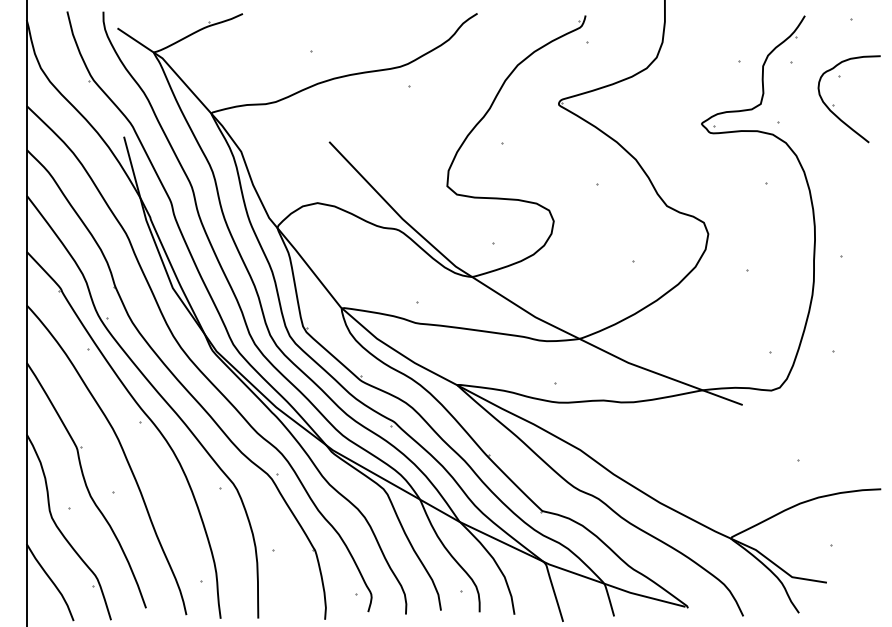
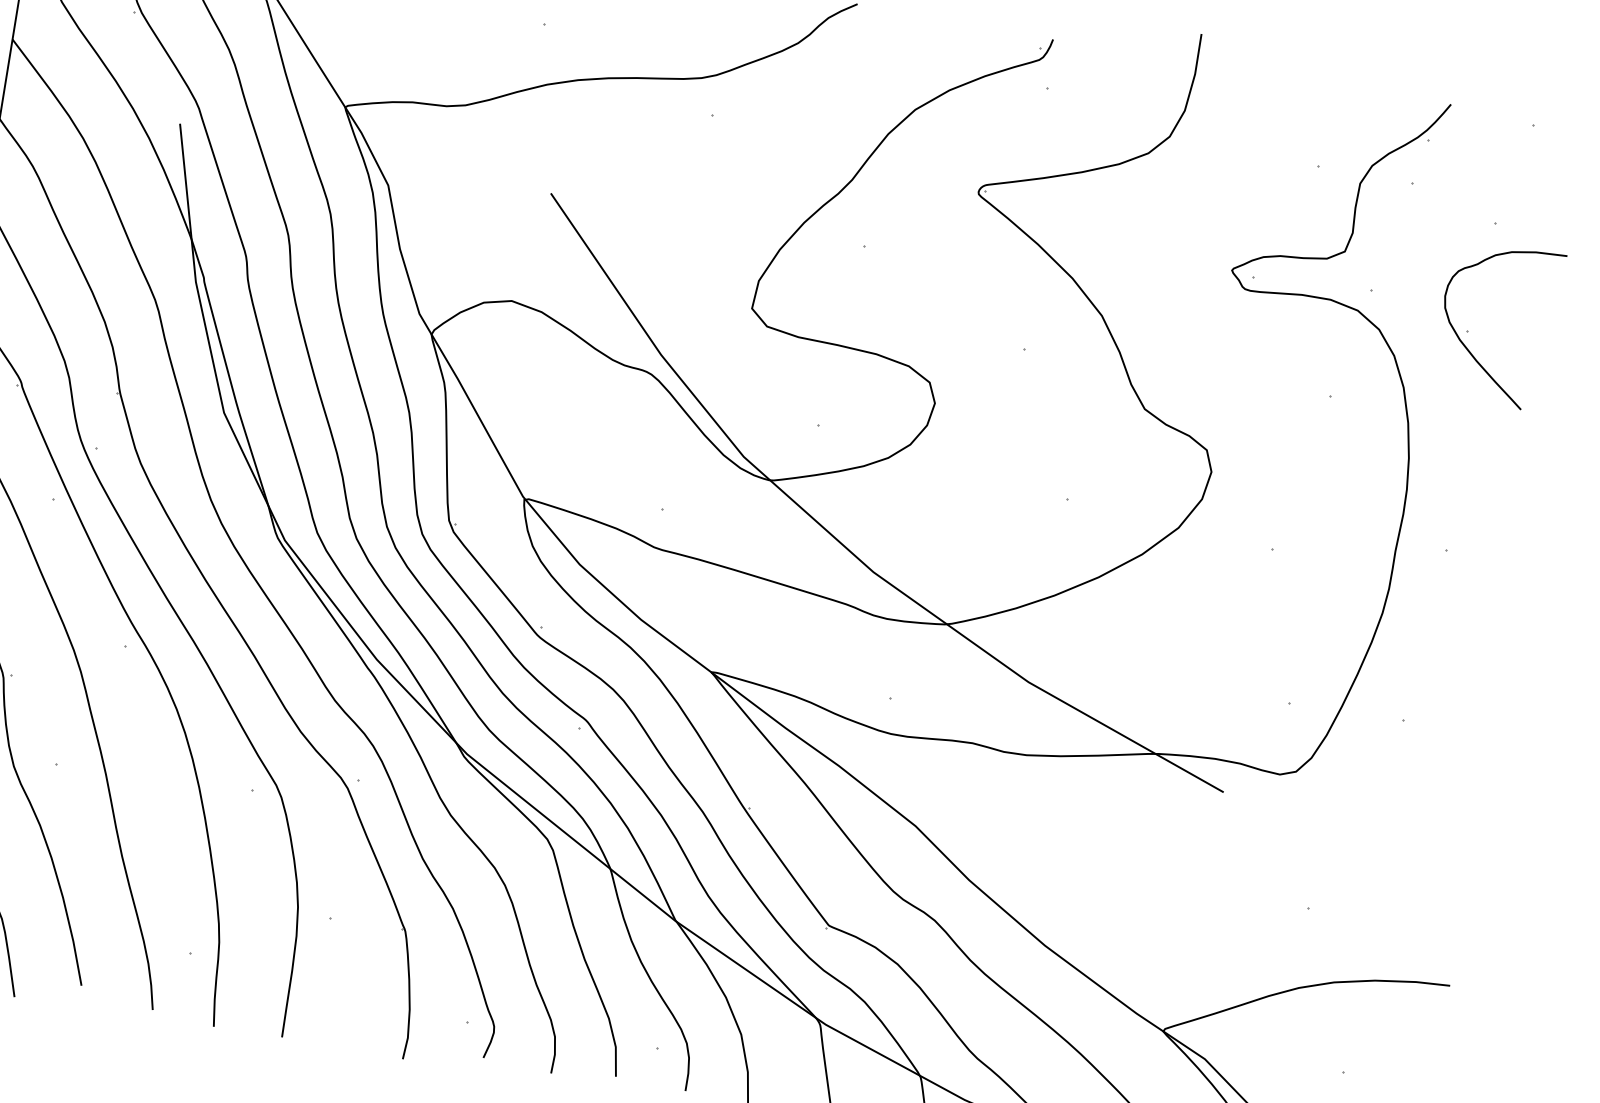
part: (834, 105) -> (1469, 332), moved

